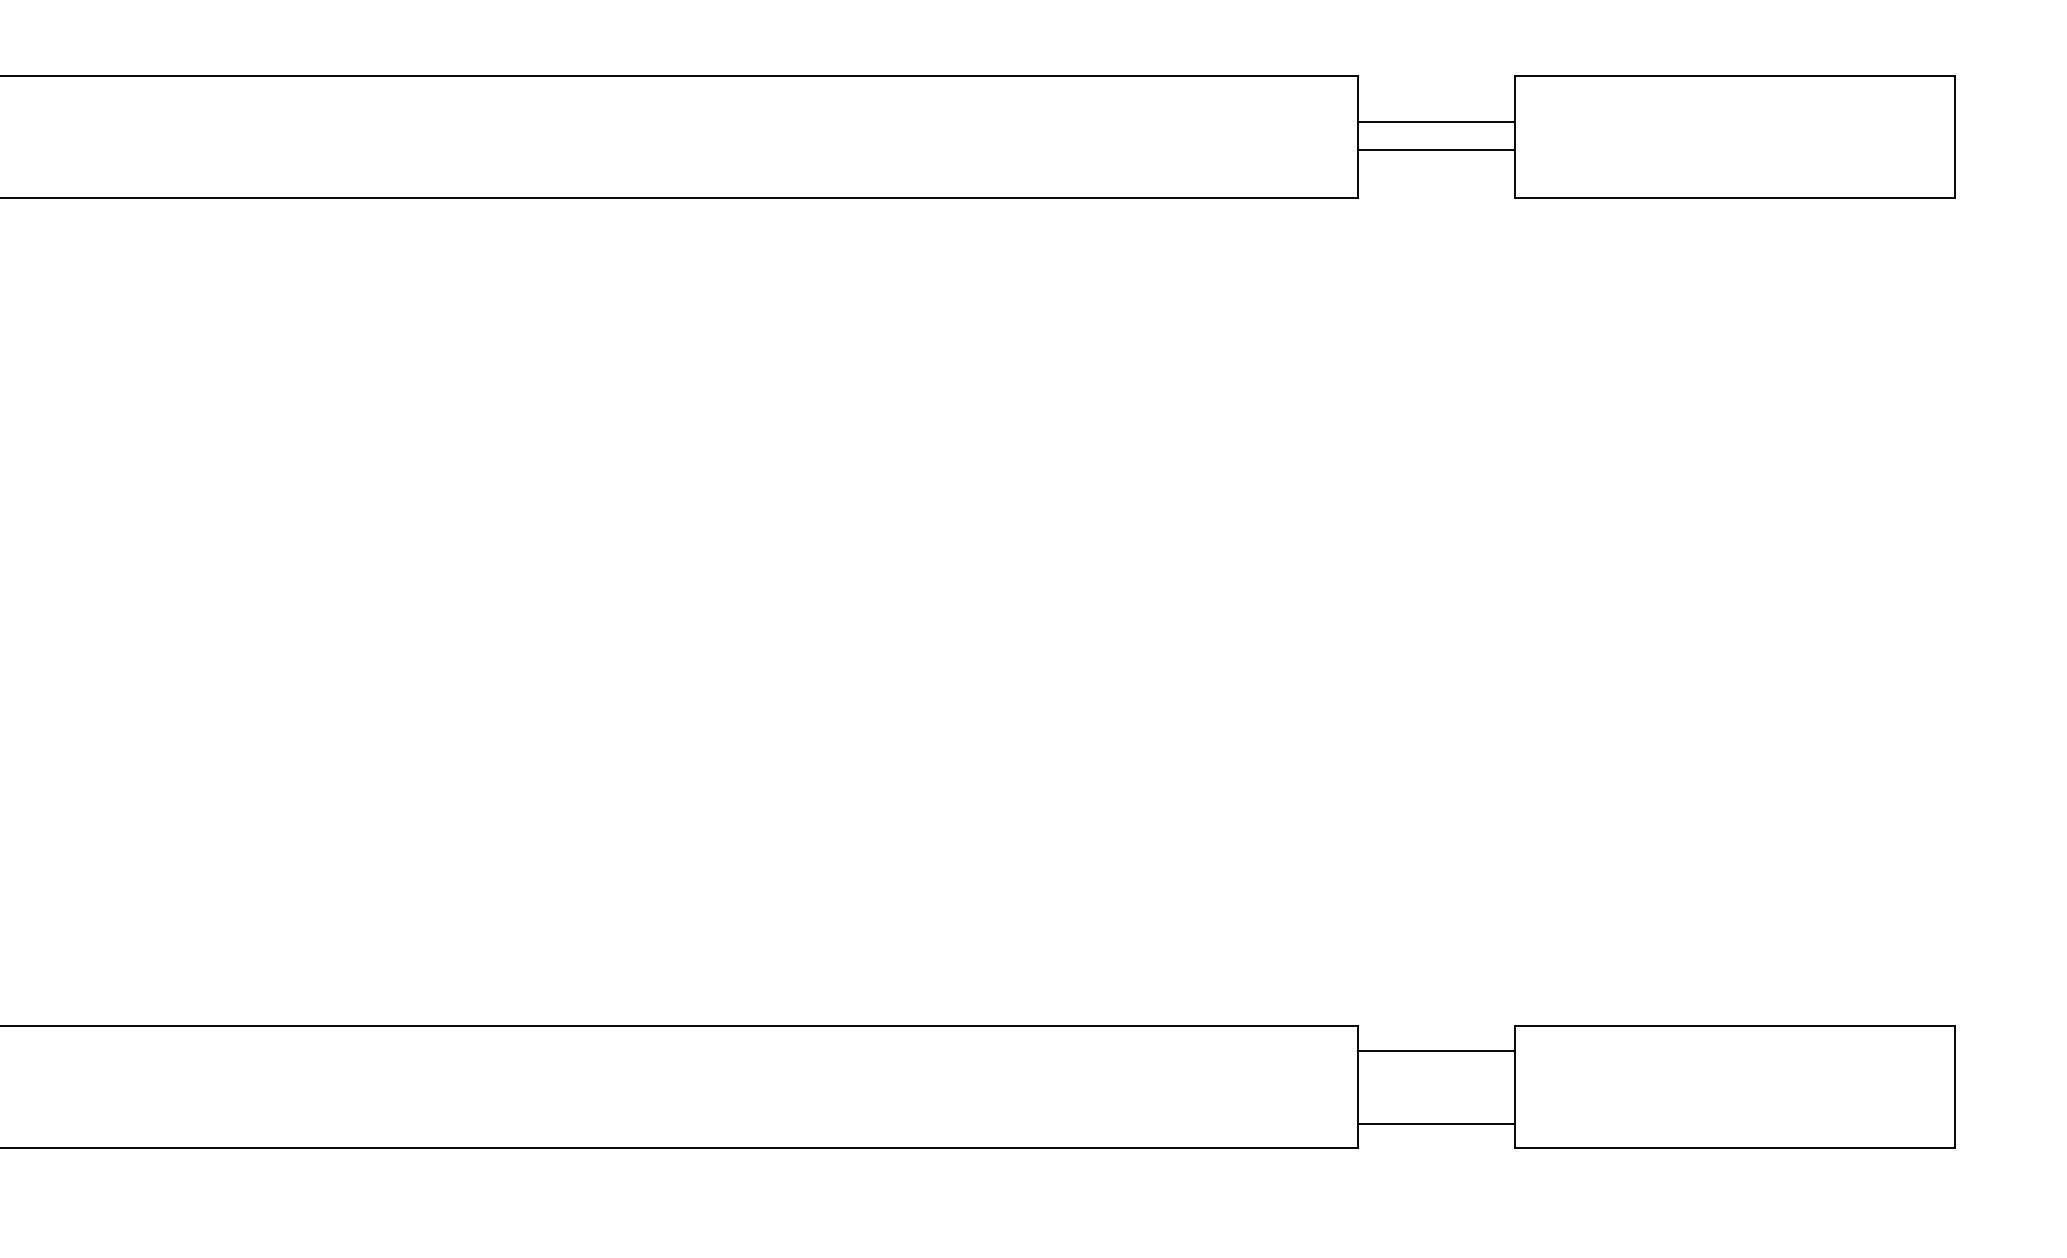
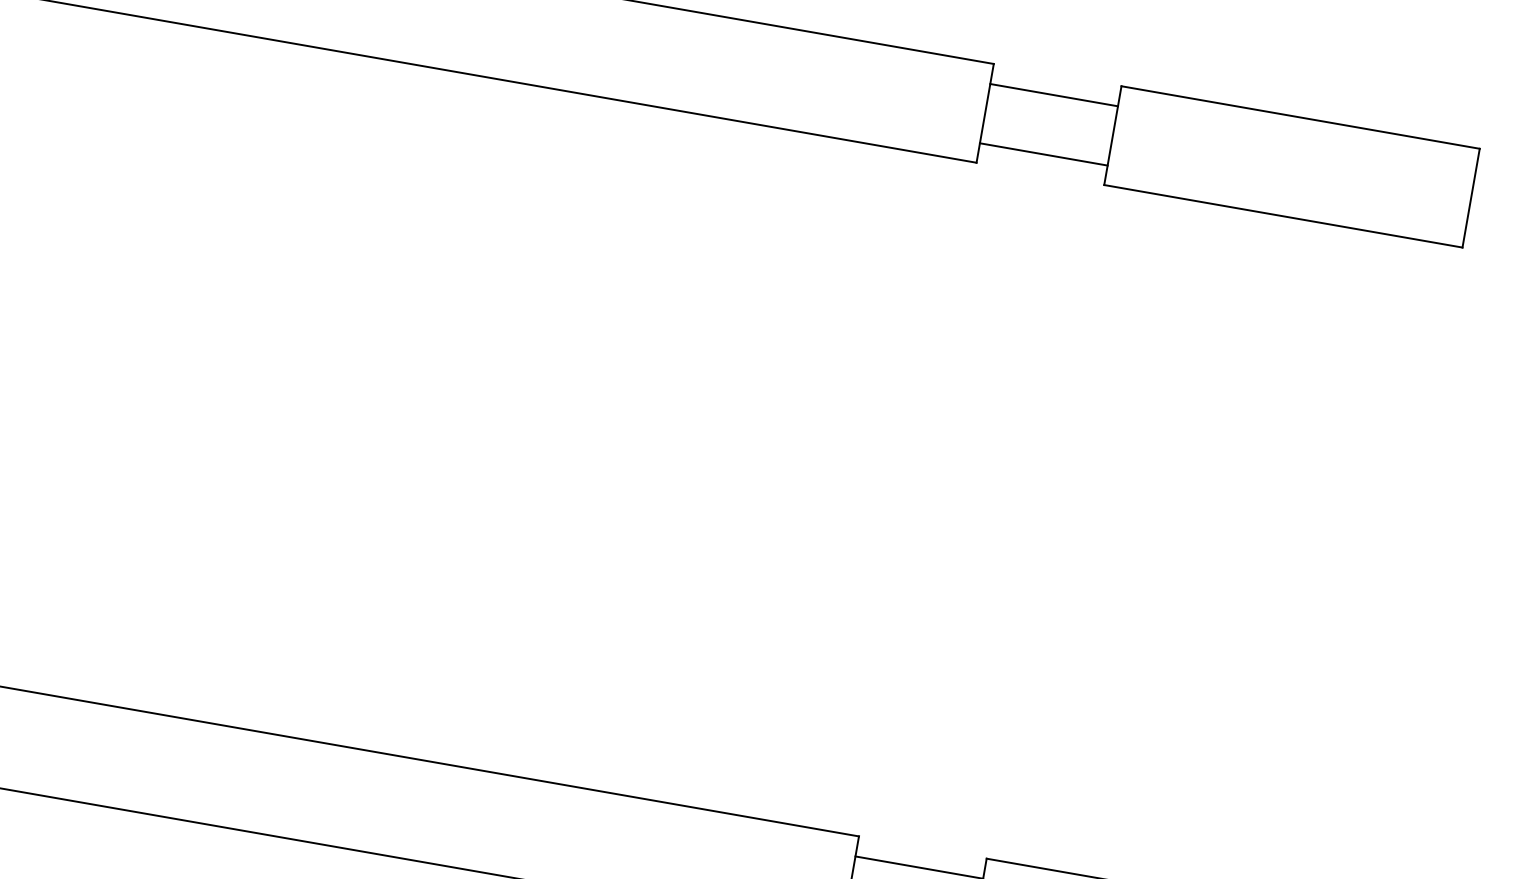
line: (1435, 121) -> (1043, 153), moved
line: (1435, 150) -> (1053, 95), moved

